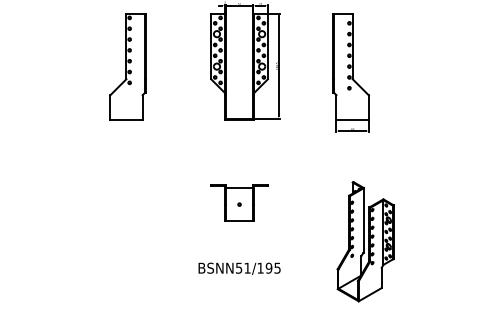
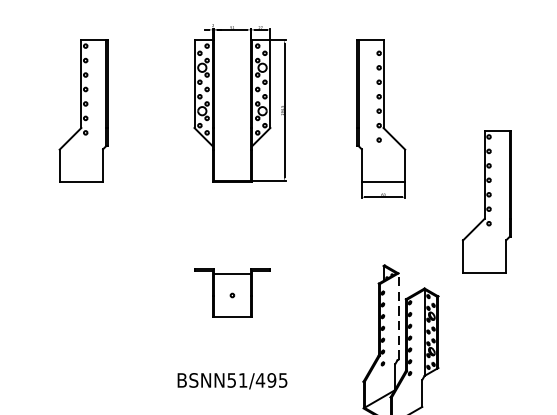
part: (429, 134) -> (486, 201), added
line: (363, 219) -> (397, 315), solid -> dashed
text: (260, 267) -> (260, 379), BSNN51/195 -> BSNN51/495

